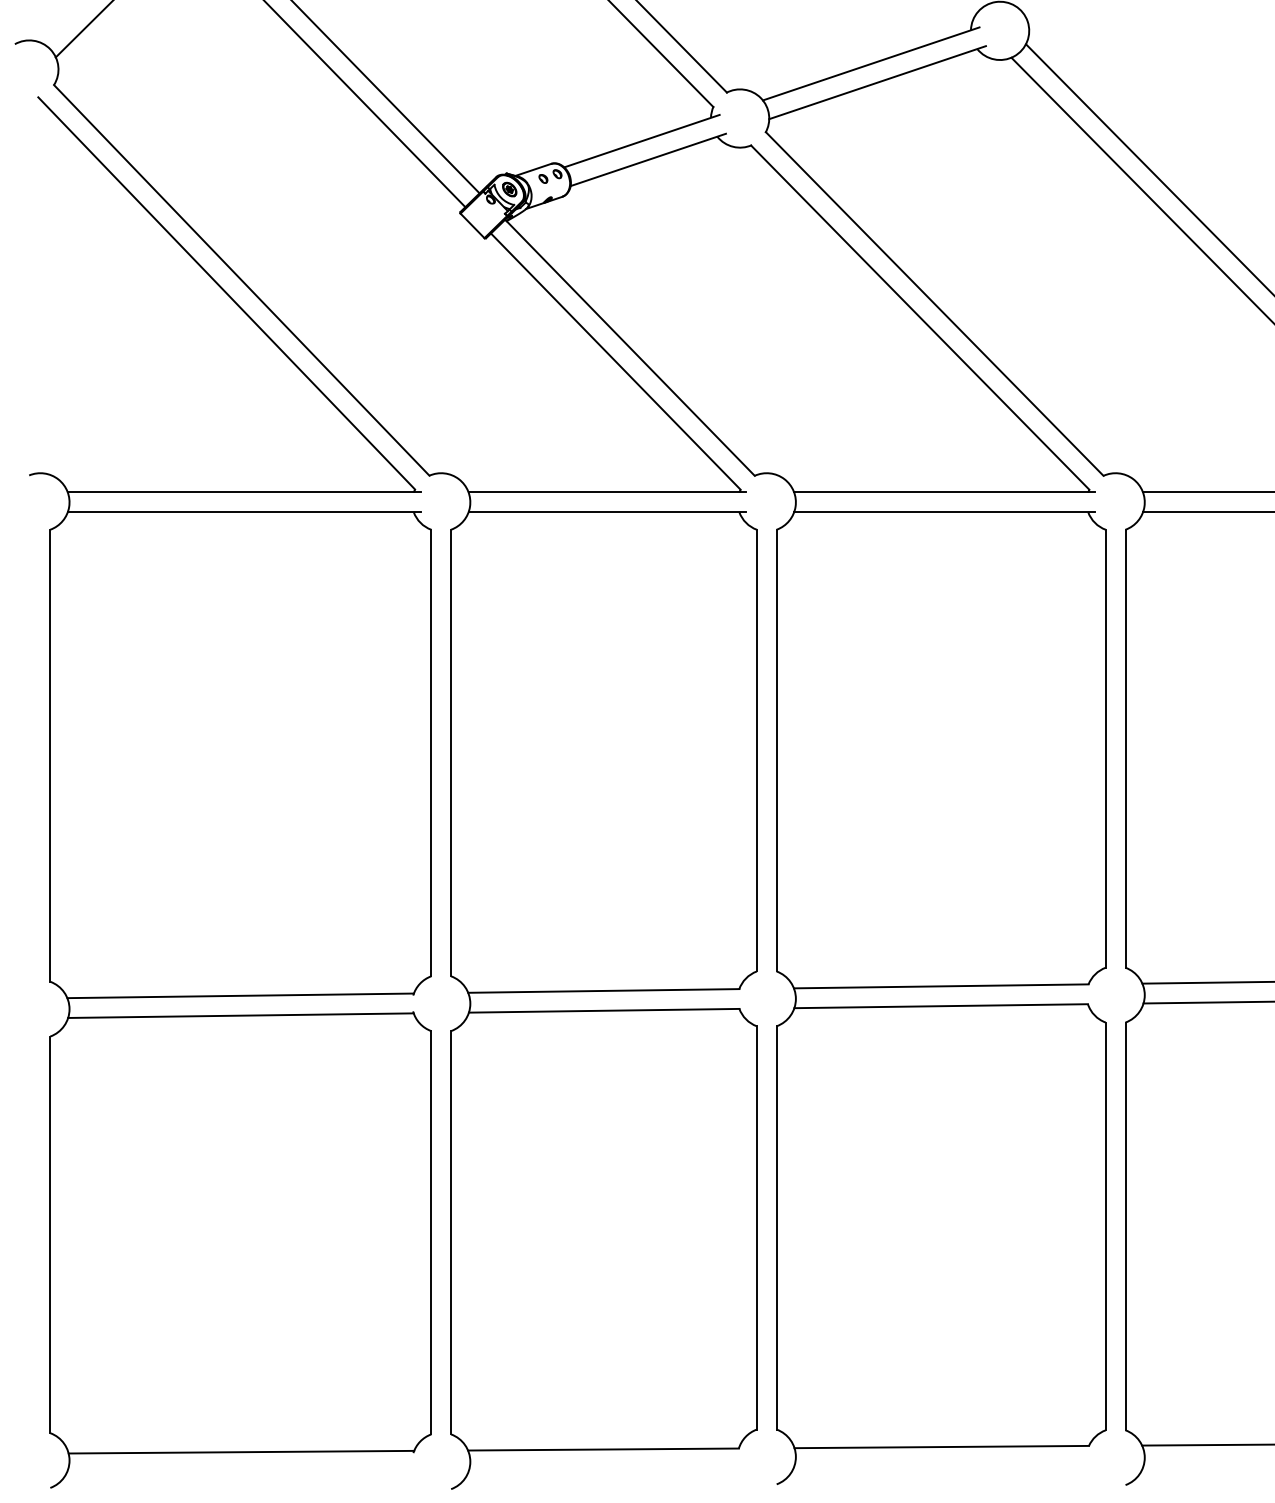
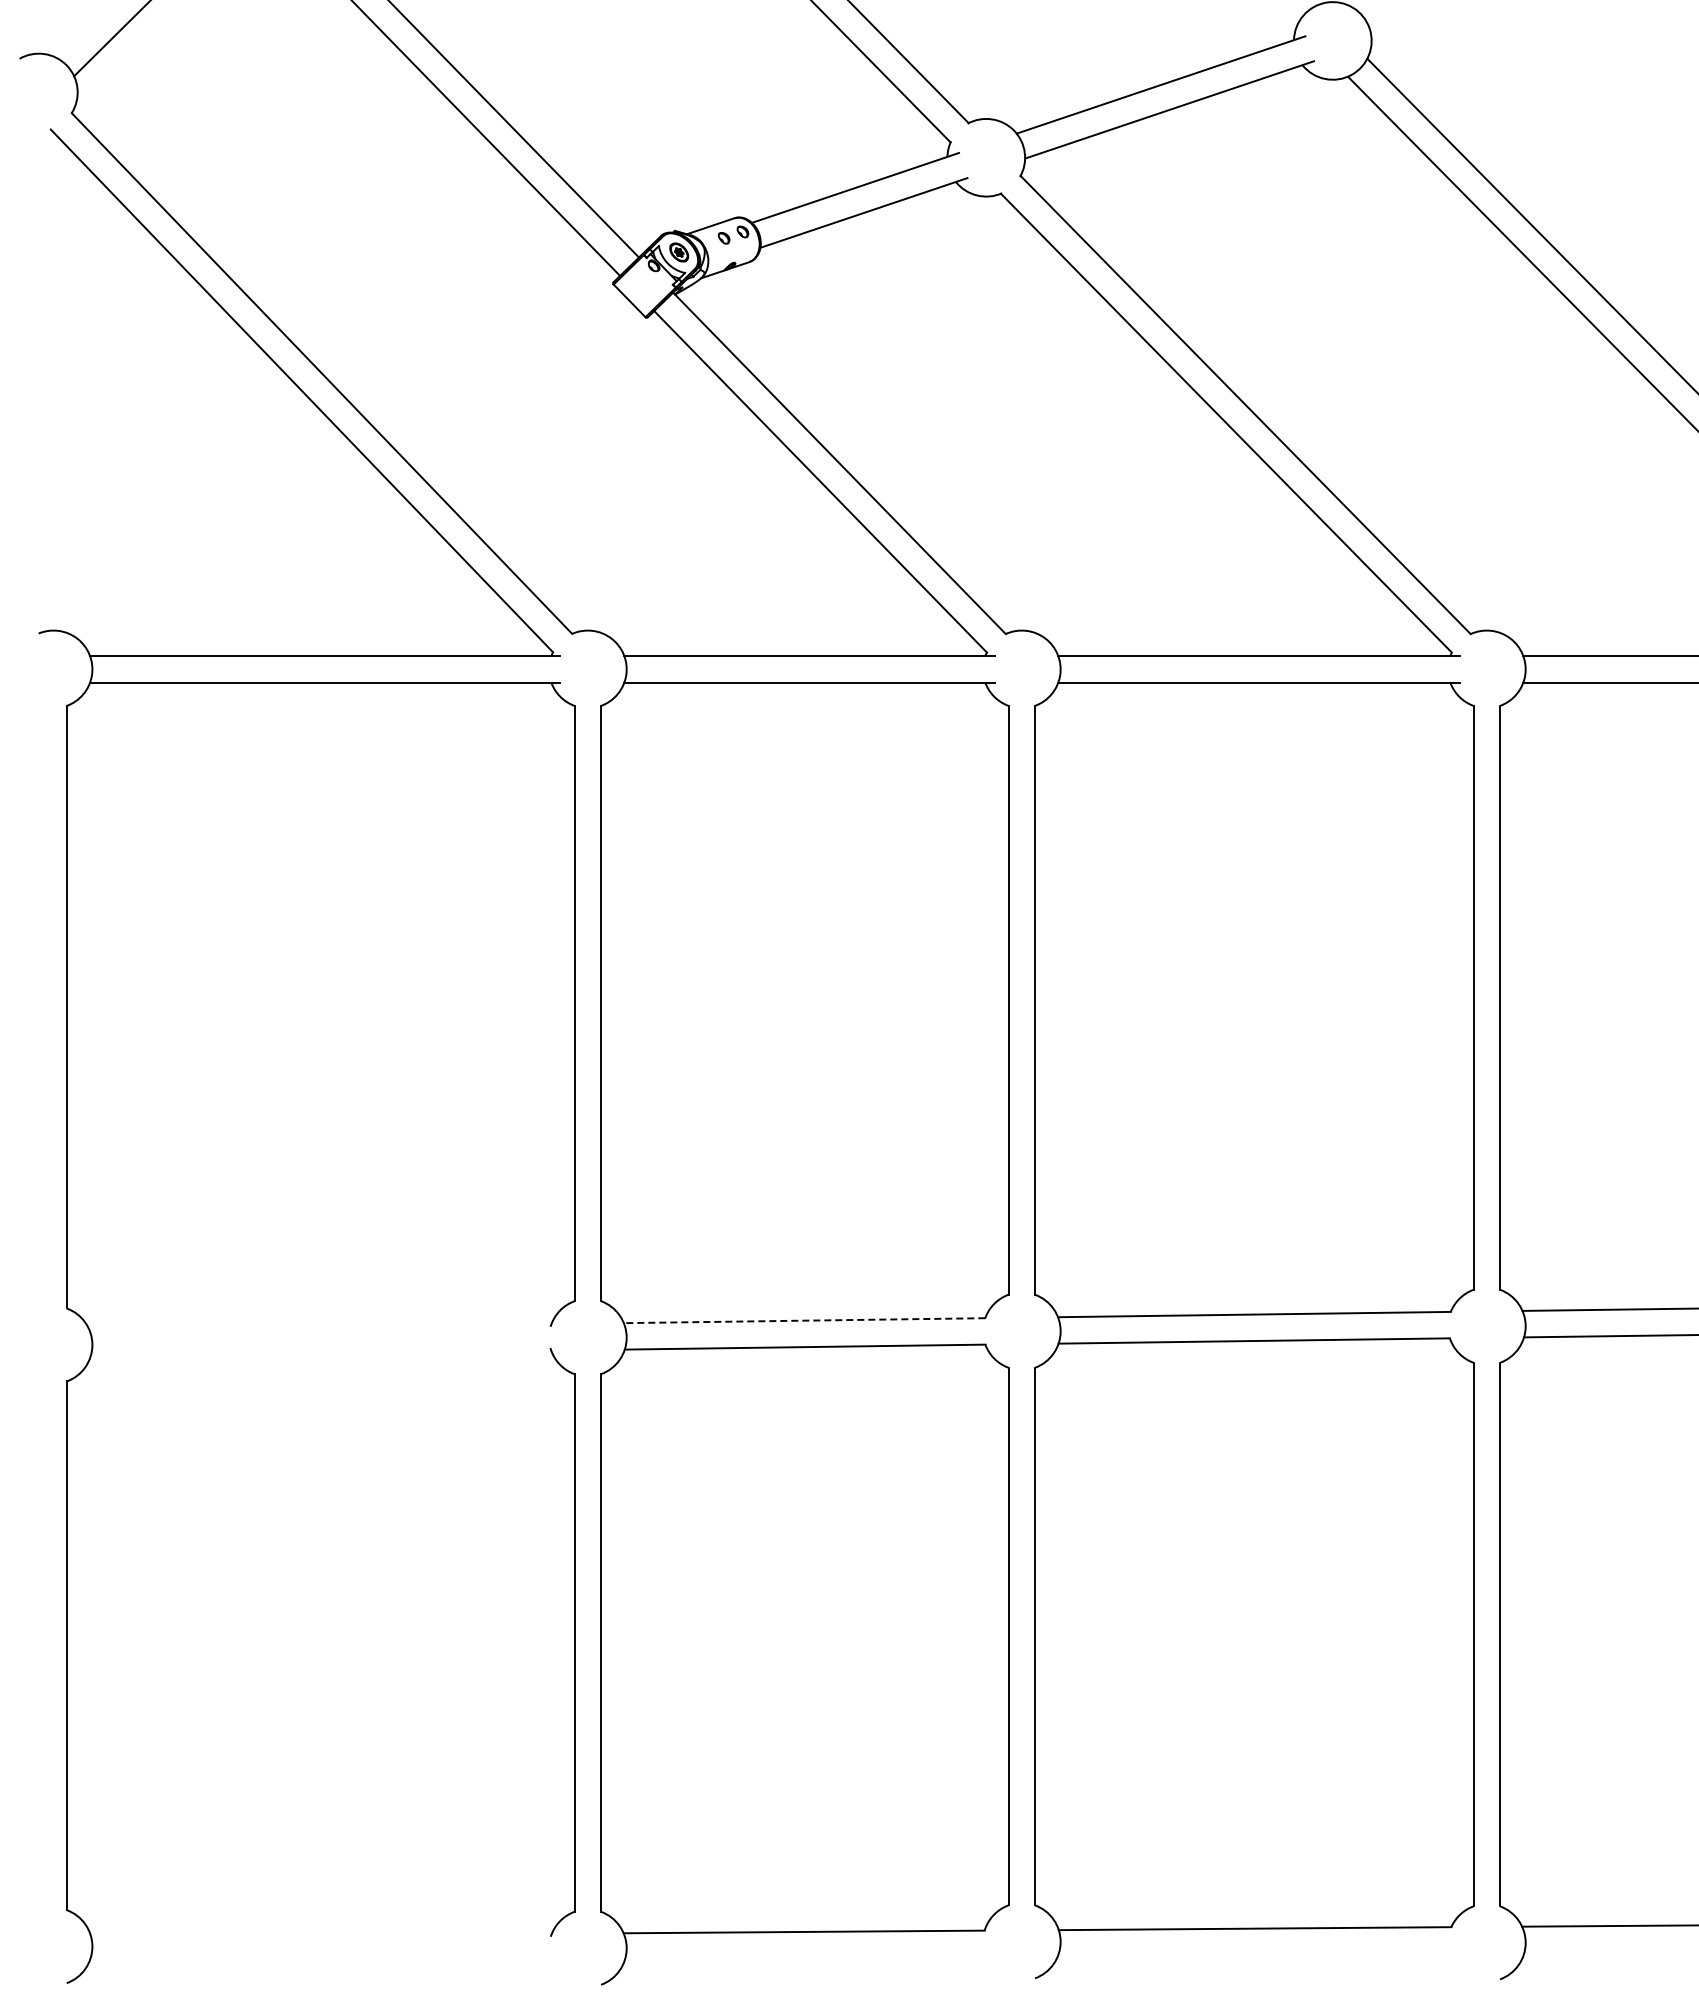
line: (603, 990) -> (804, 1320), solid -> dashed
line: (240, 996) -> (320, 1327), removed
line: (240, 1015) -> (320, 1353), removed
line: (241, 1452) -> (321, 1935), removed

